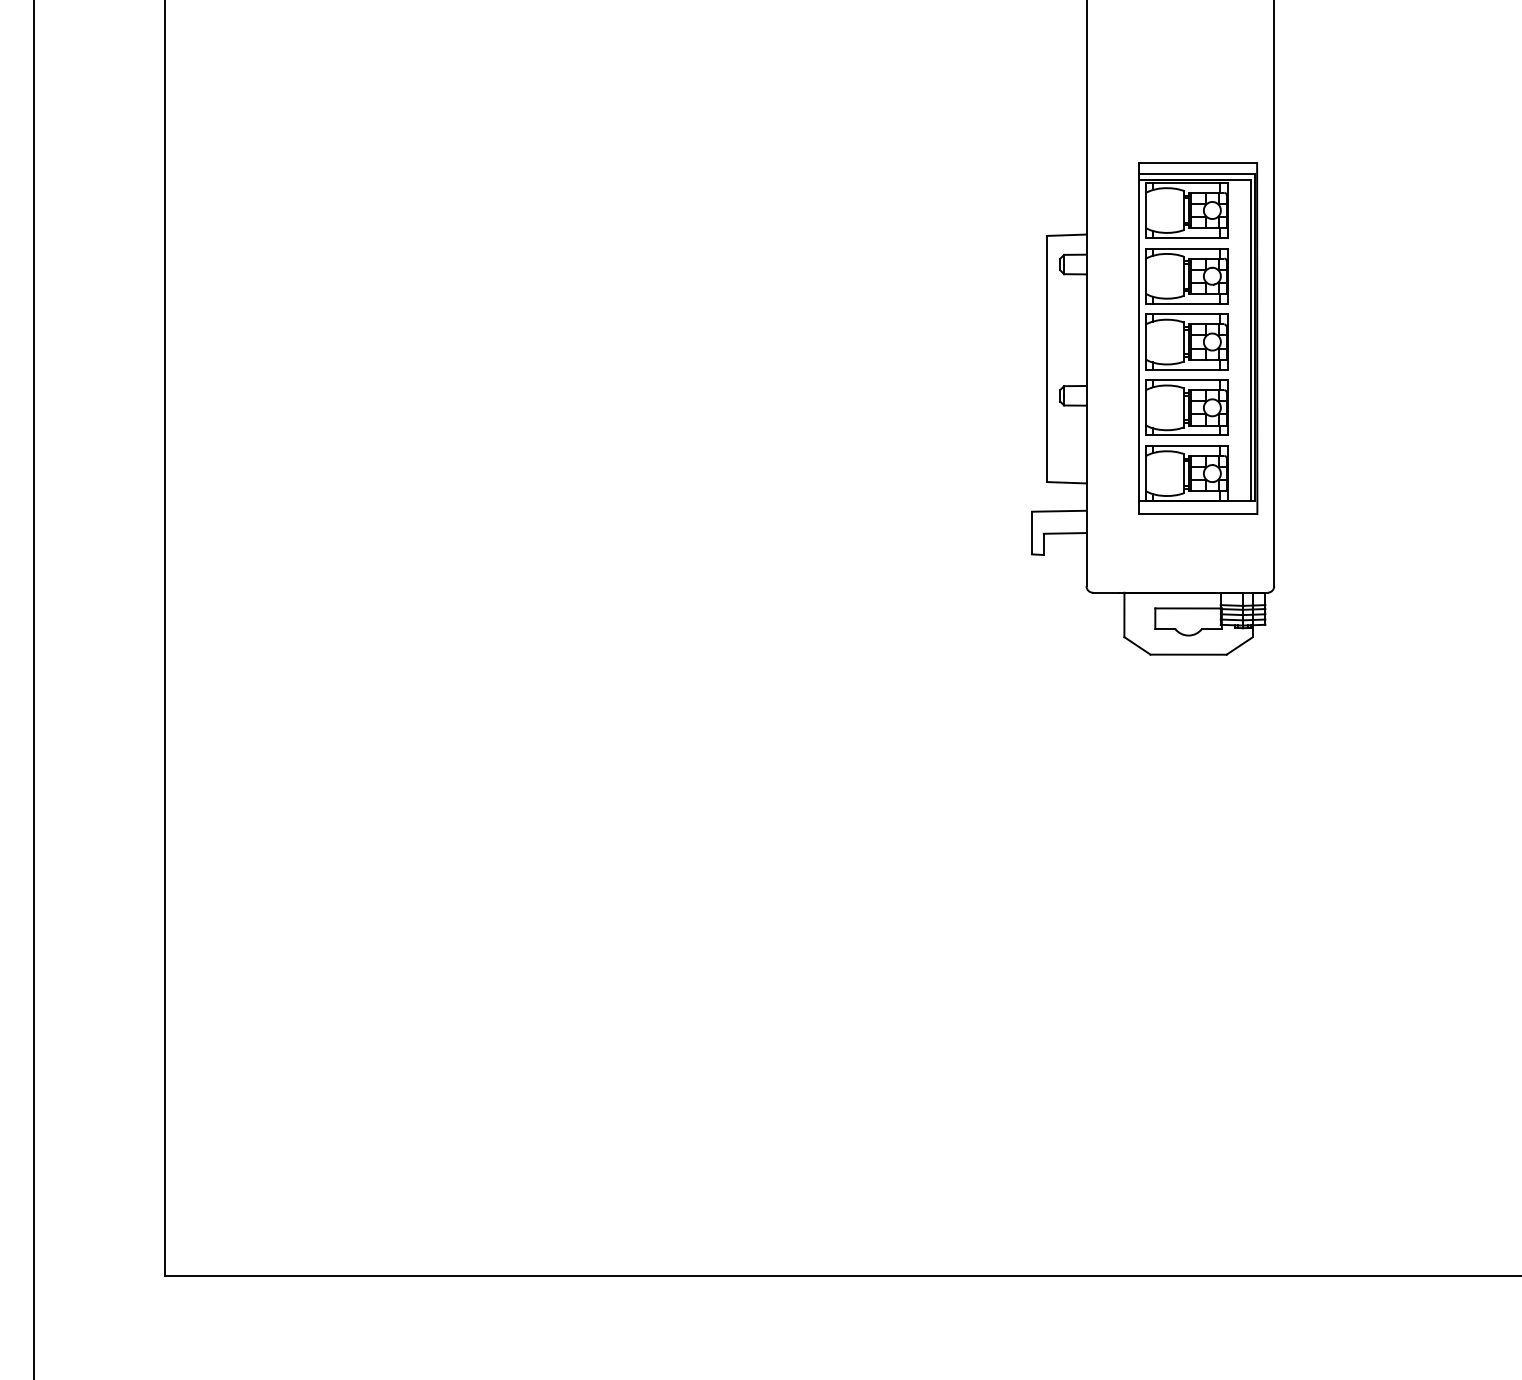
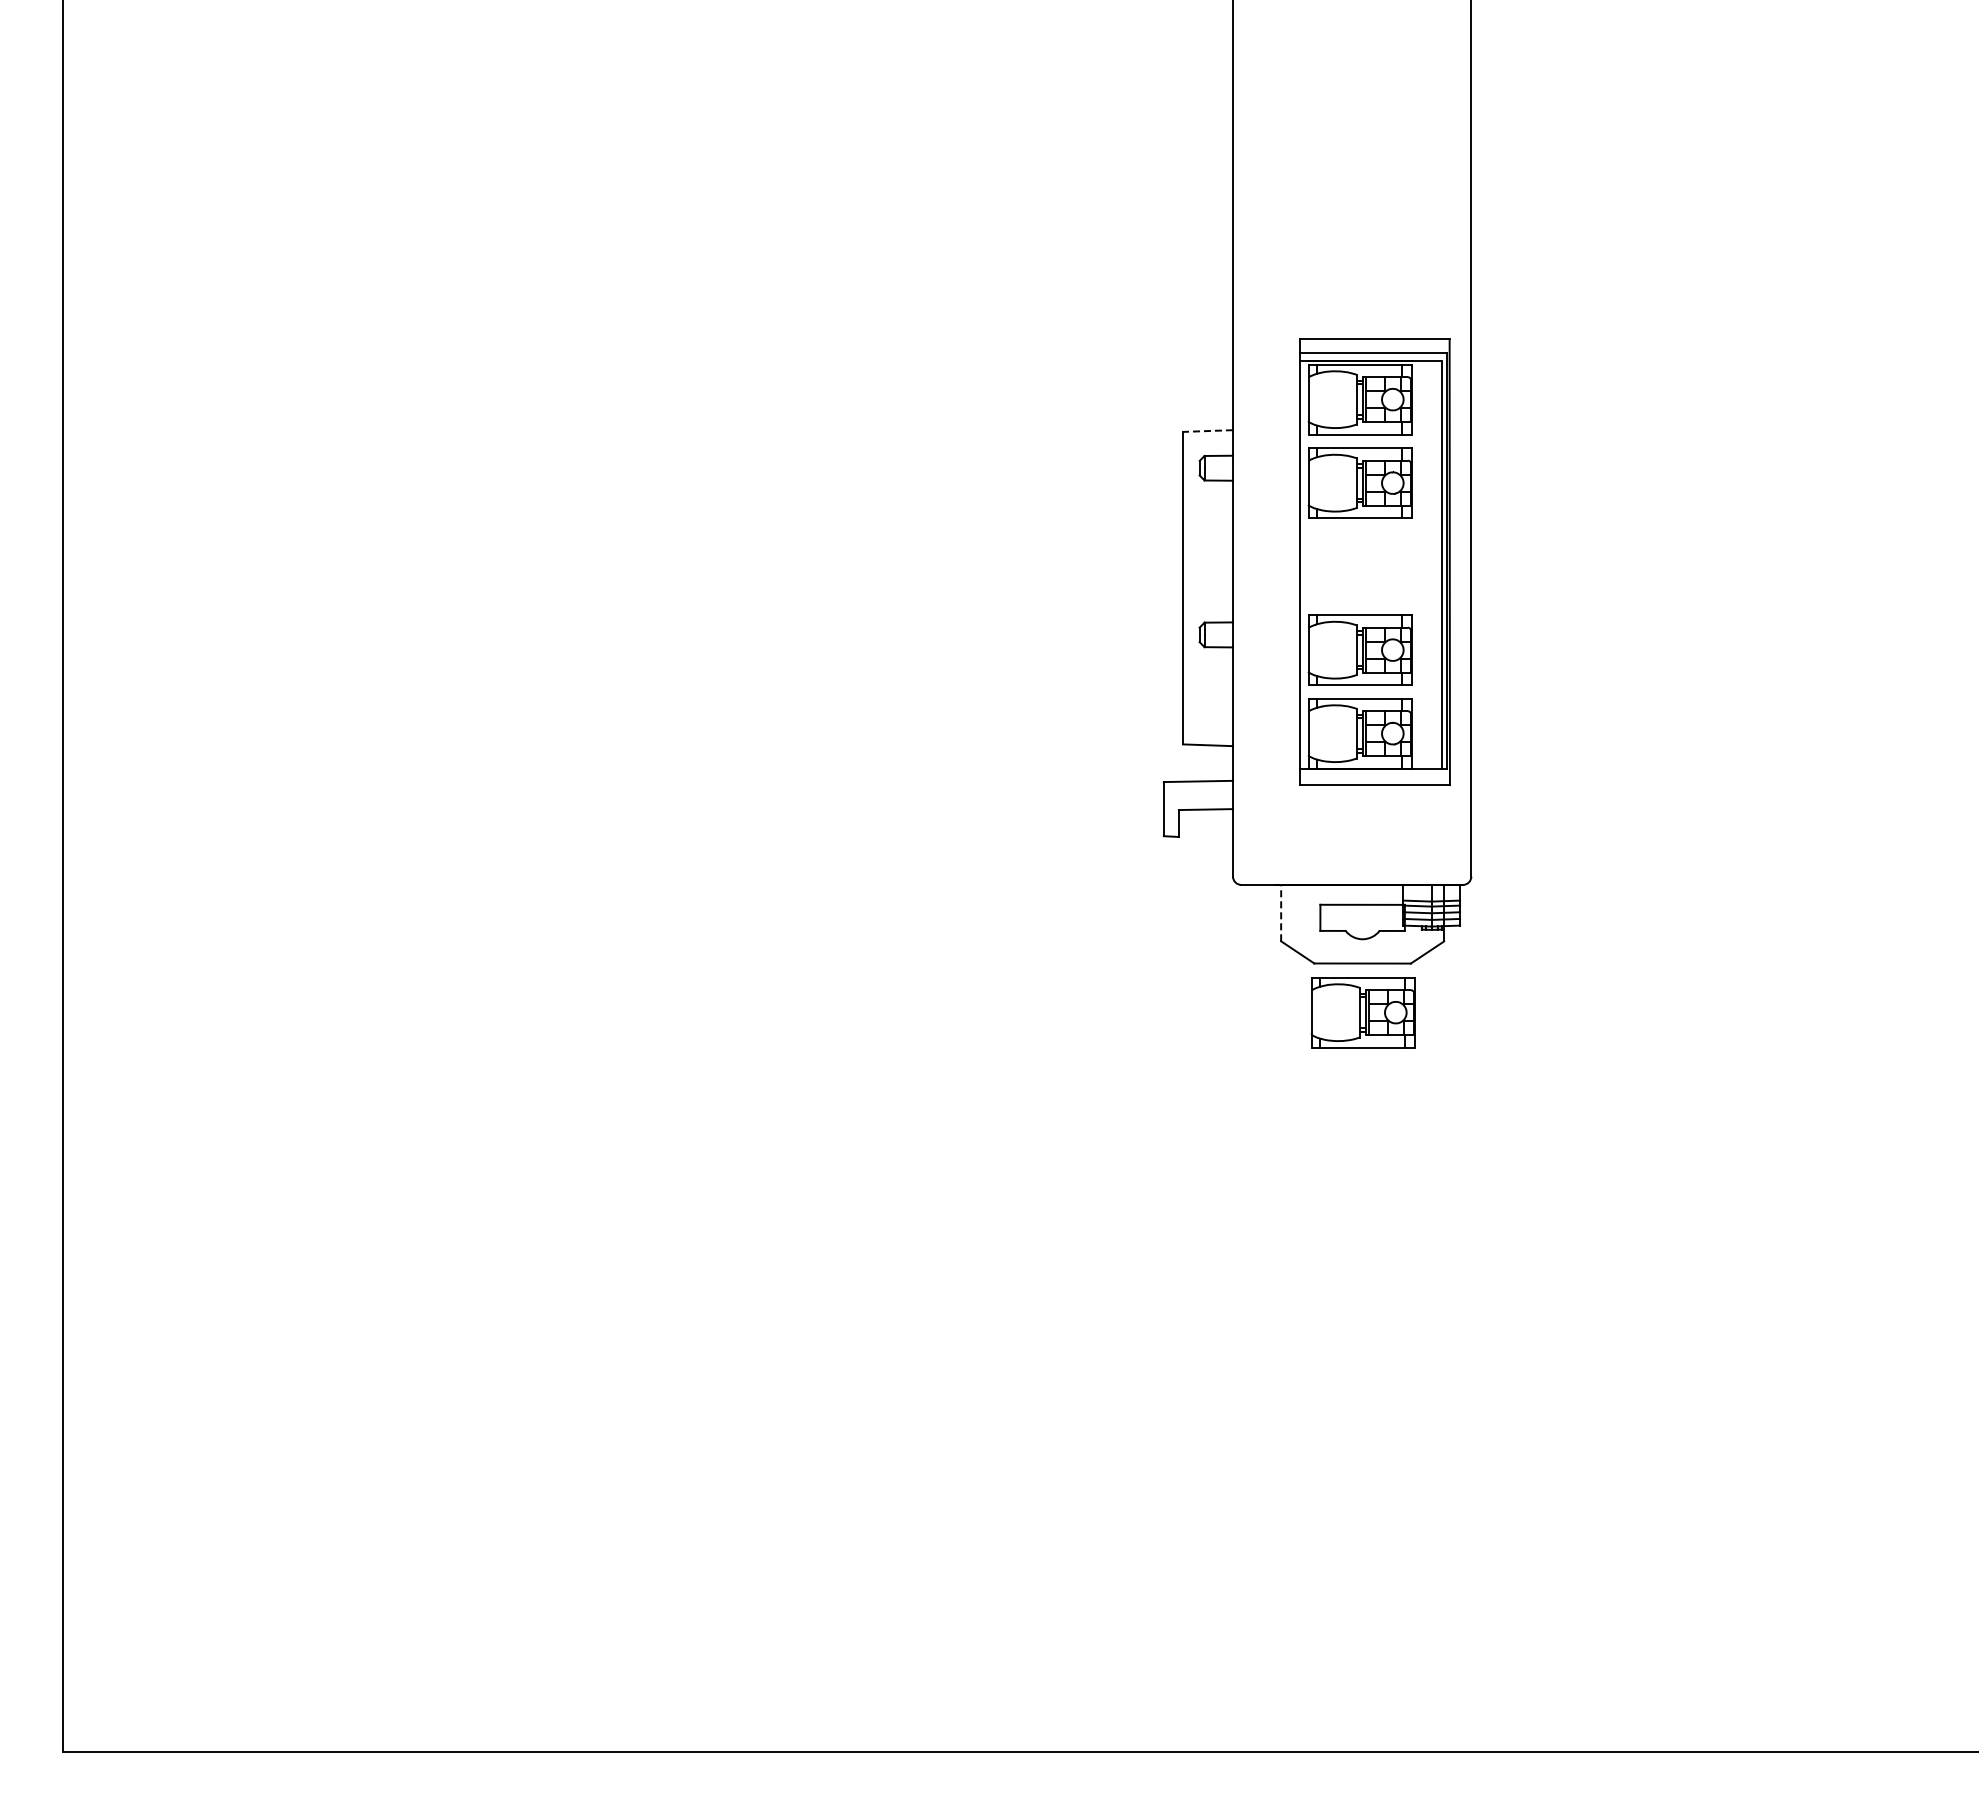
line: (1066, 235) -> (1207, 431), solid -> dashed
part: (1186, 341) -> (1363, 1012), moved
line: (1124, 614) -> (1281, 912), solid -> dashed

